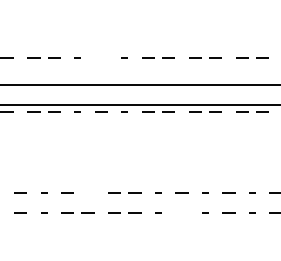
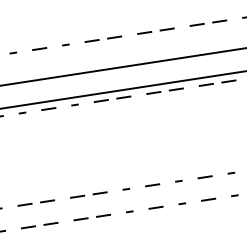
line: (101, 57) -> (39, 47), added
line: (87, 192) -> (47, 201), added
line: (181, 212) -> (155, 207), added

